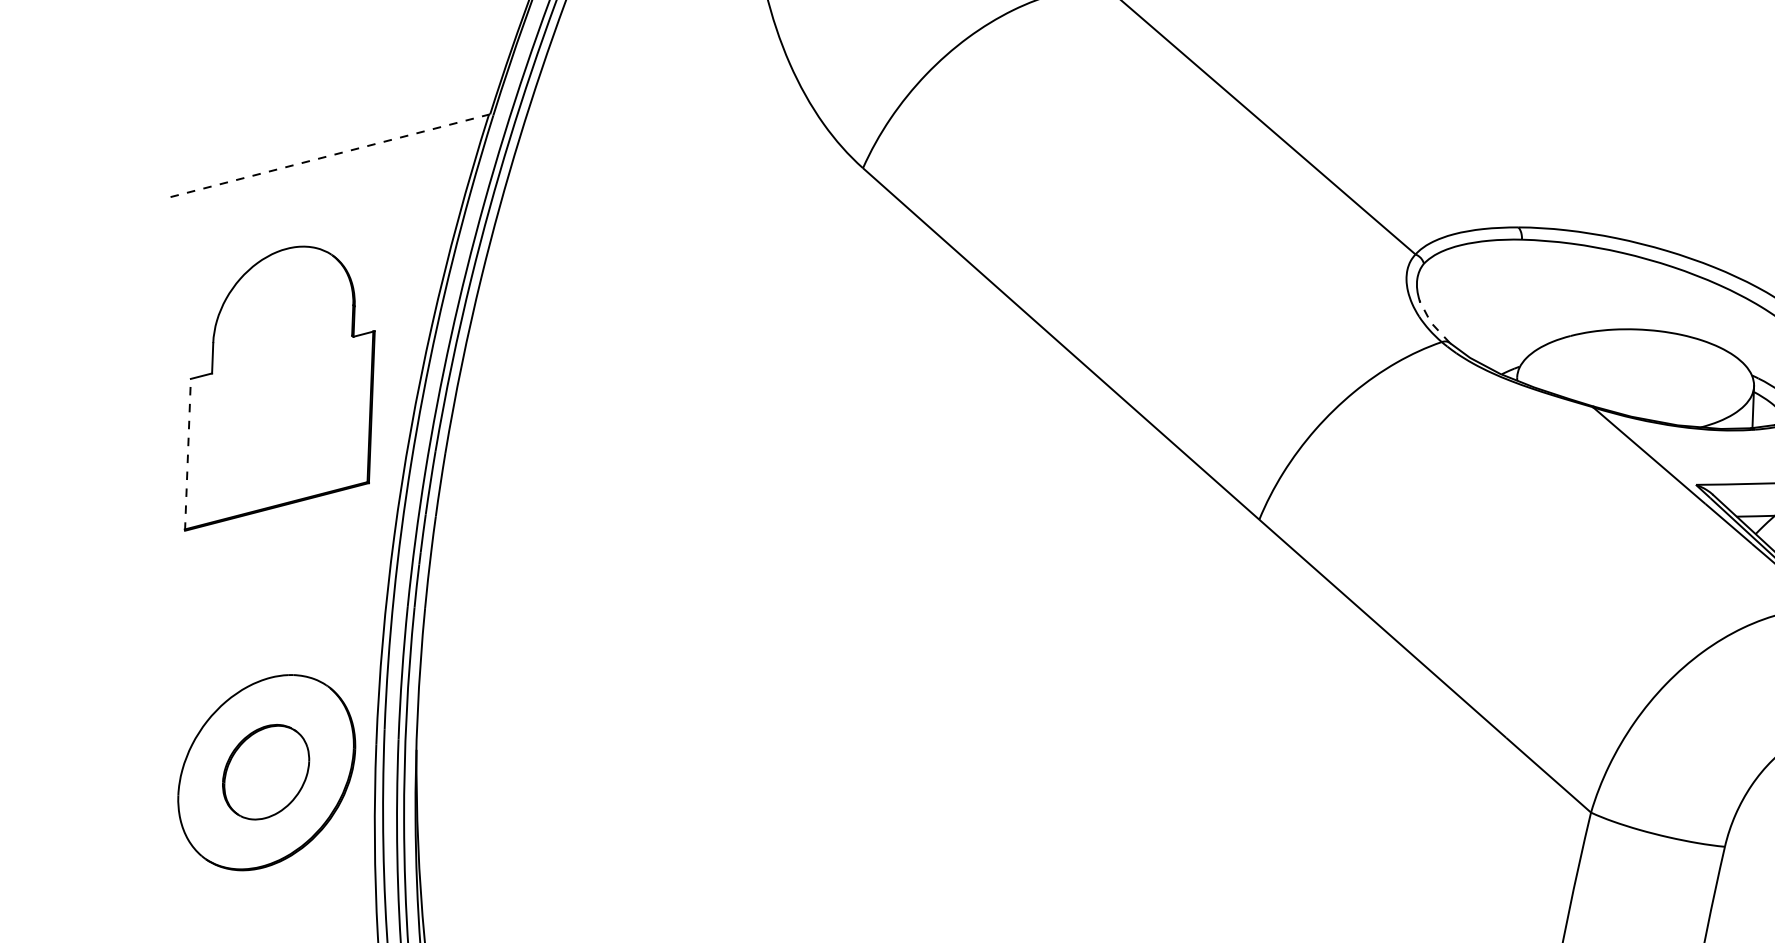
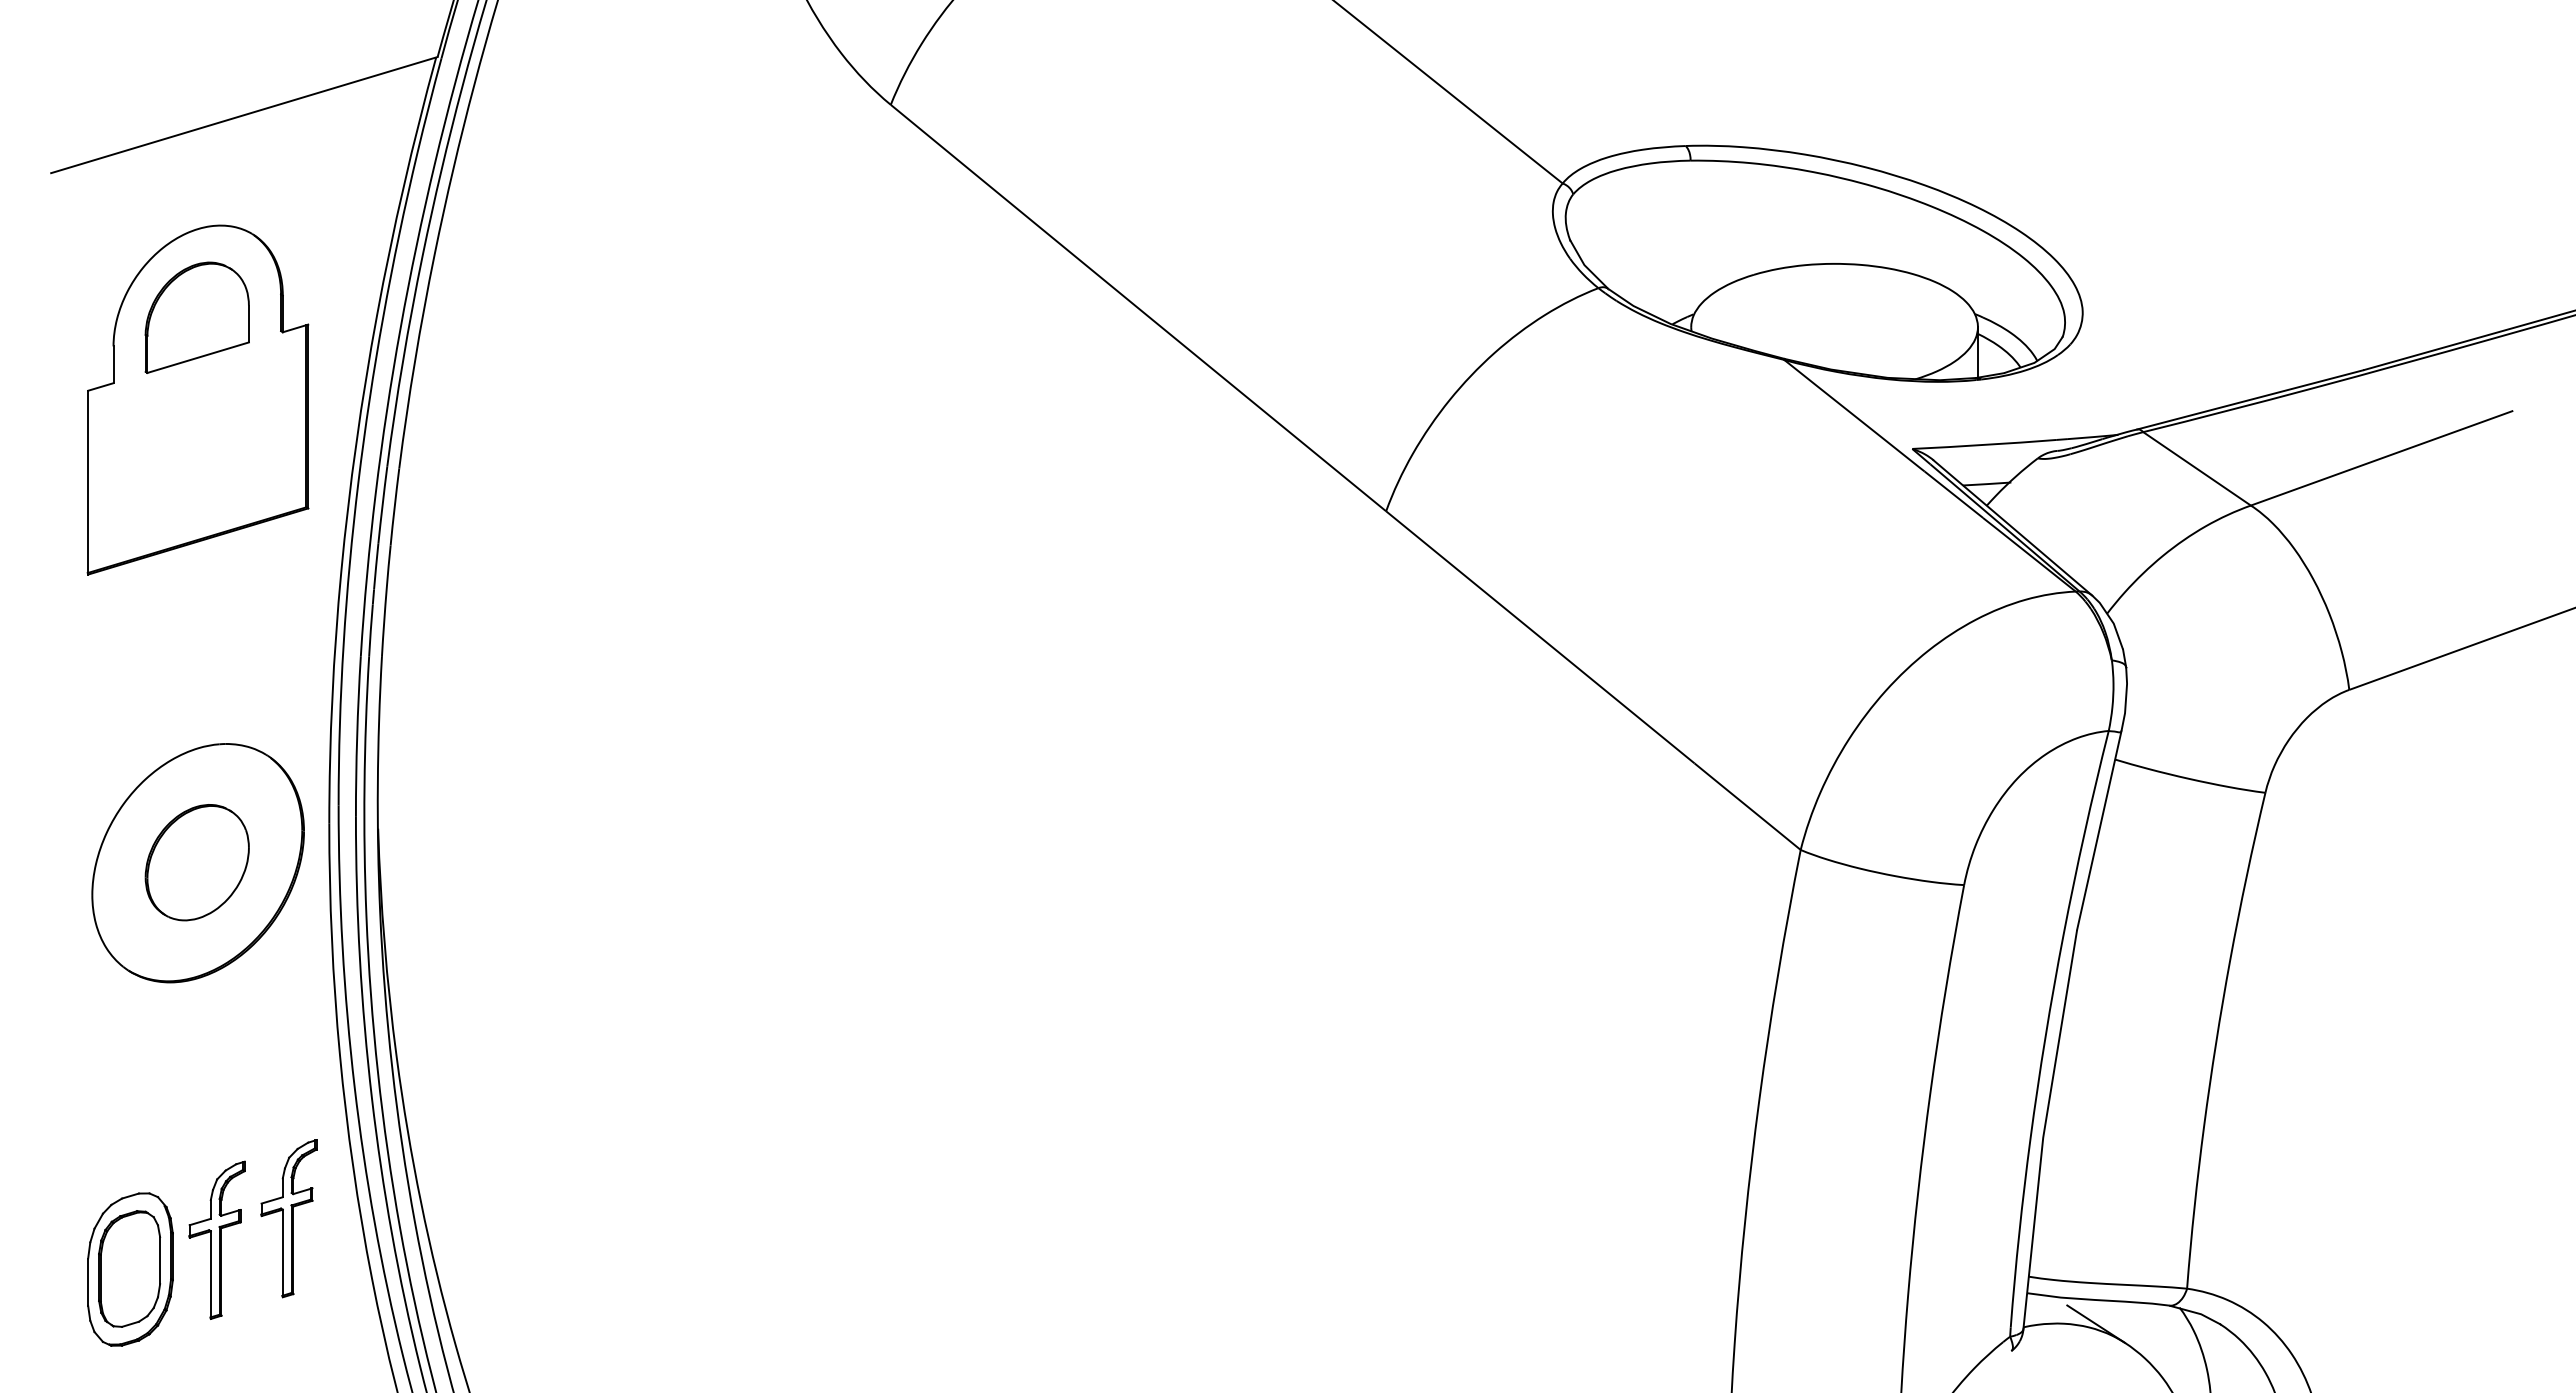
line: (328, 156) -> (244, 115), dashed -> solid
part: (282, 321) -> (196, 317), added
line: (1431, 323) -> (1585, 266), dashed -> solid
line: (188, 454) -> (88, 482), dashed -> solid

